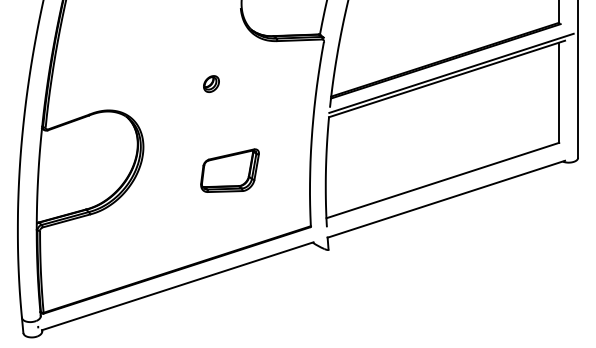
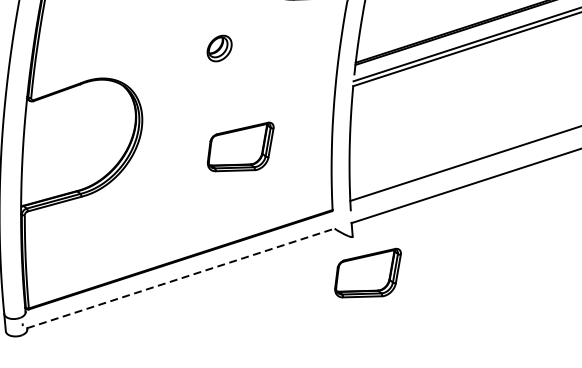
part: (211, 83) -> (219, 47), size x1.4
part: (341, 281) -> (367, 272), added
line: (177, 286) -> (181, 278), solid -> dashed

